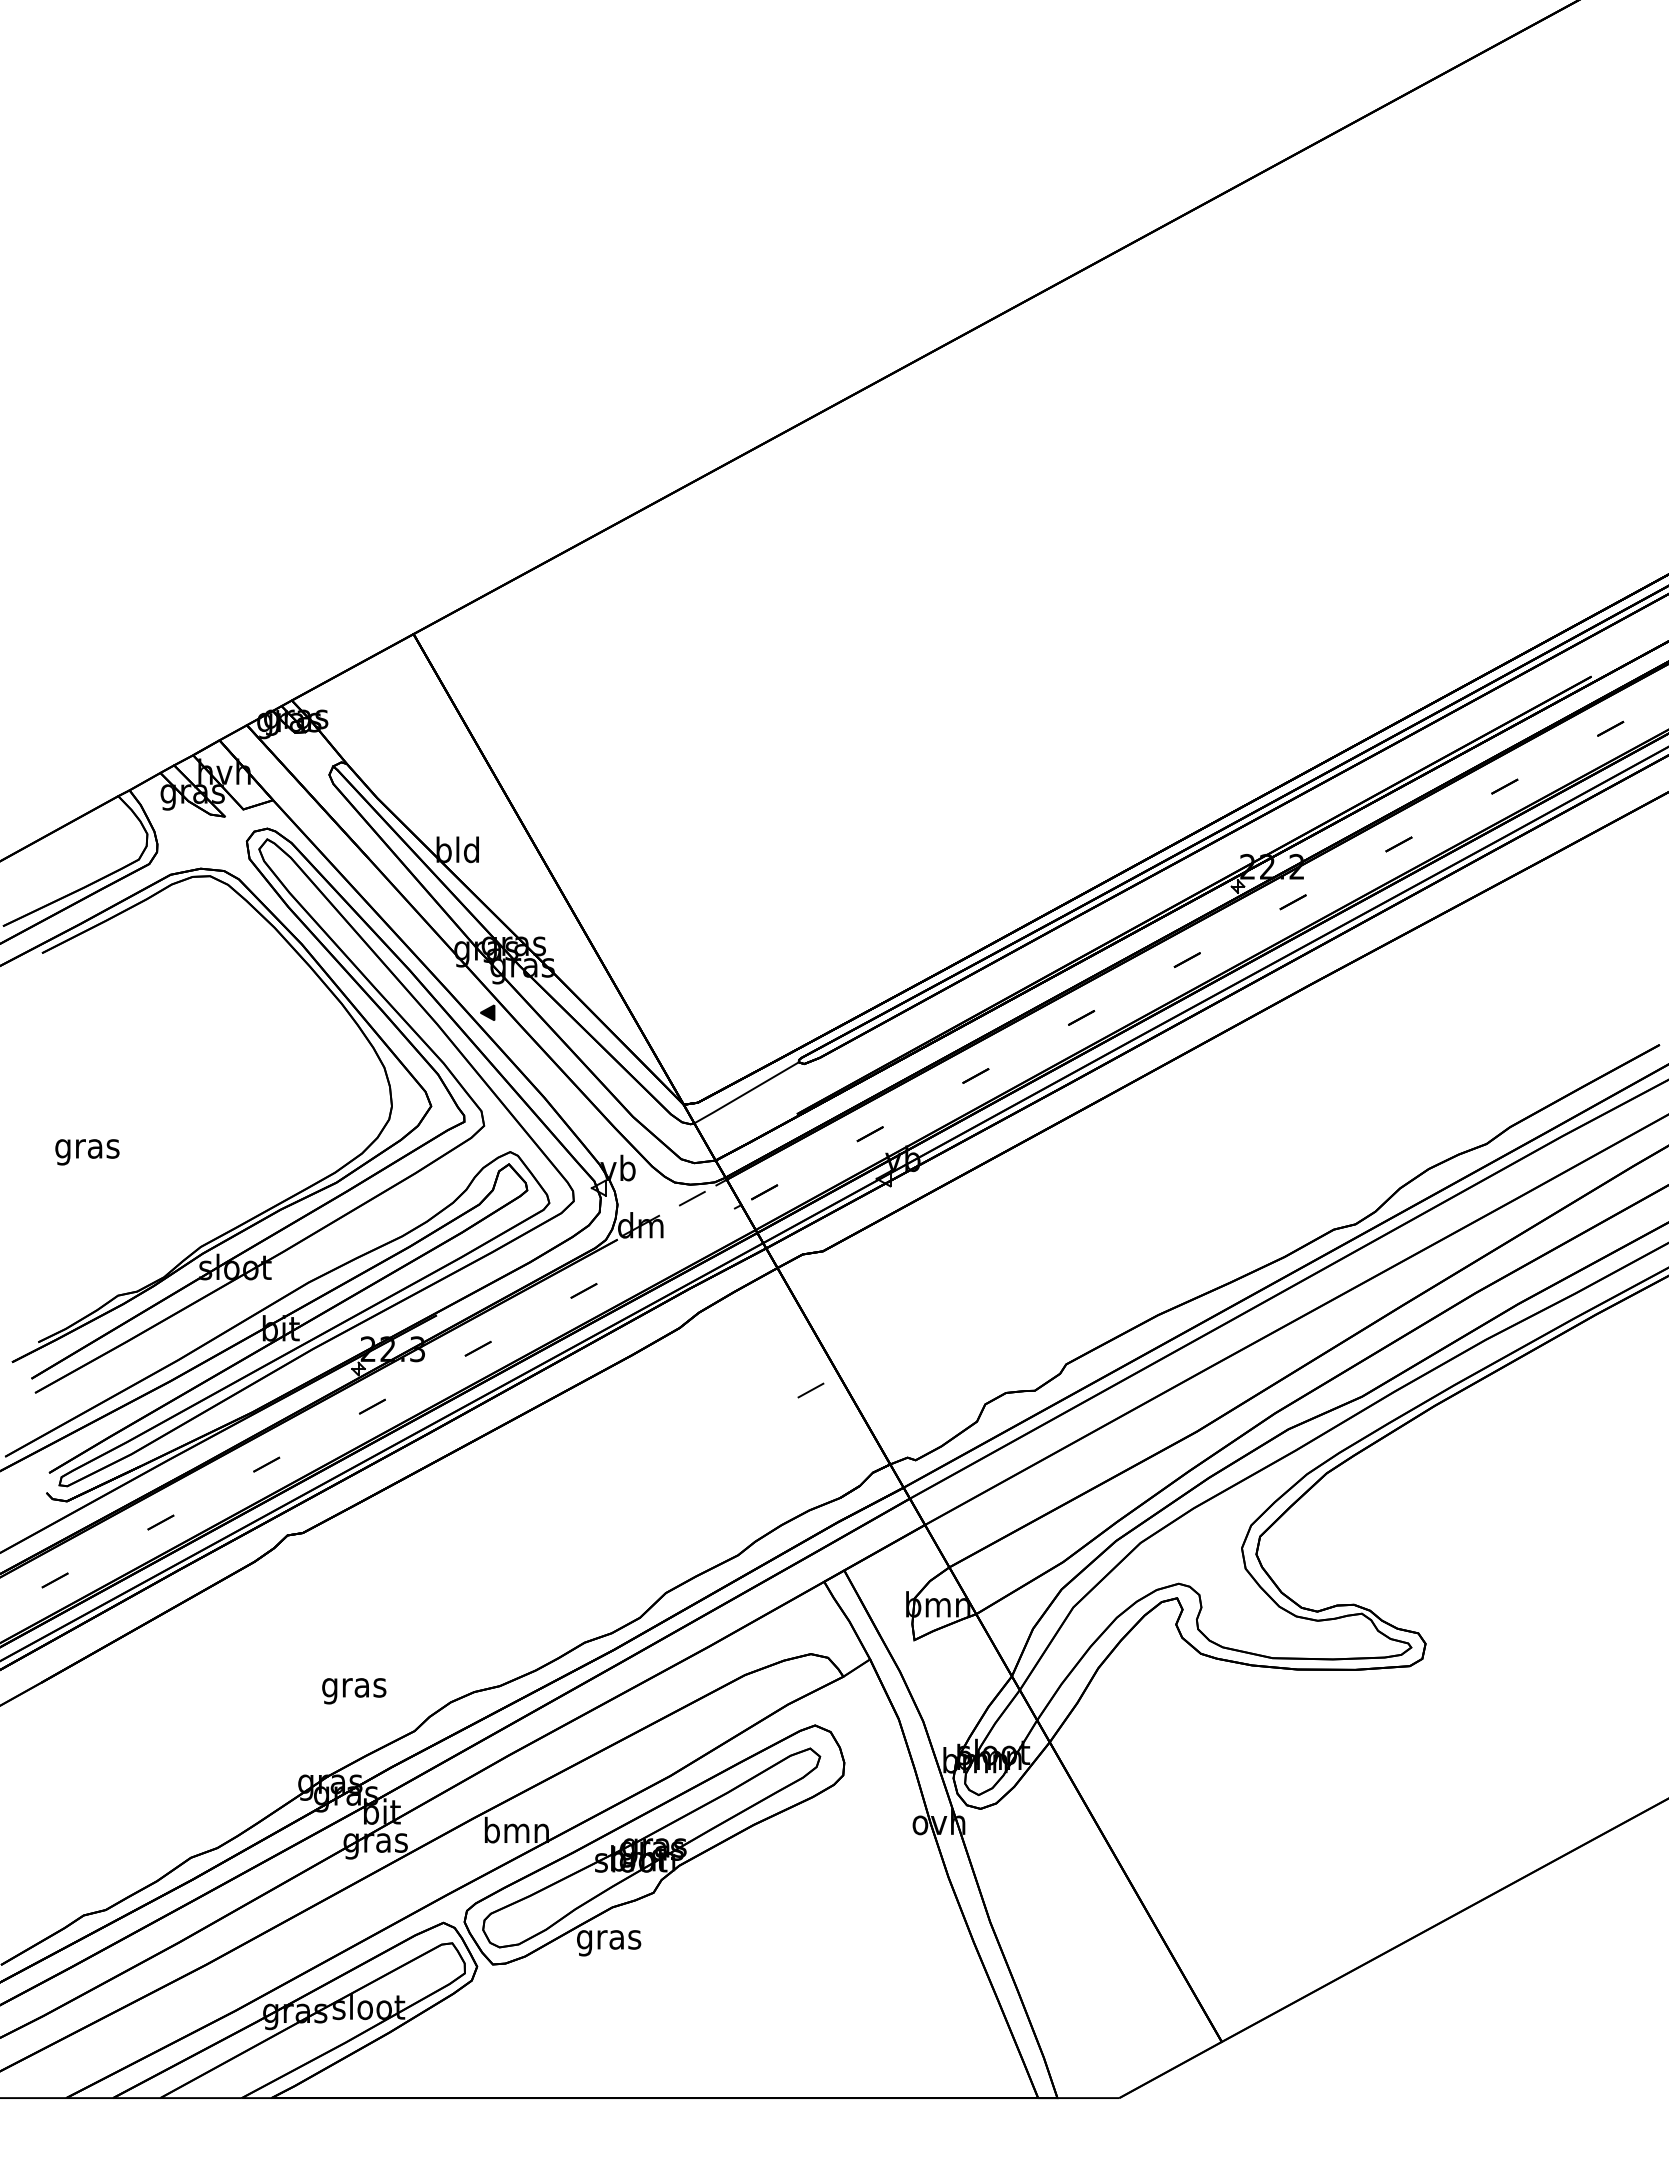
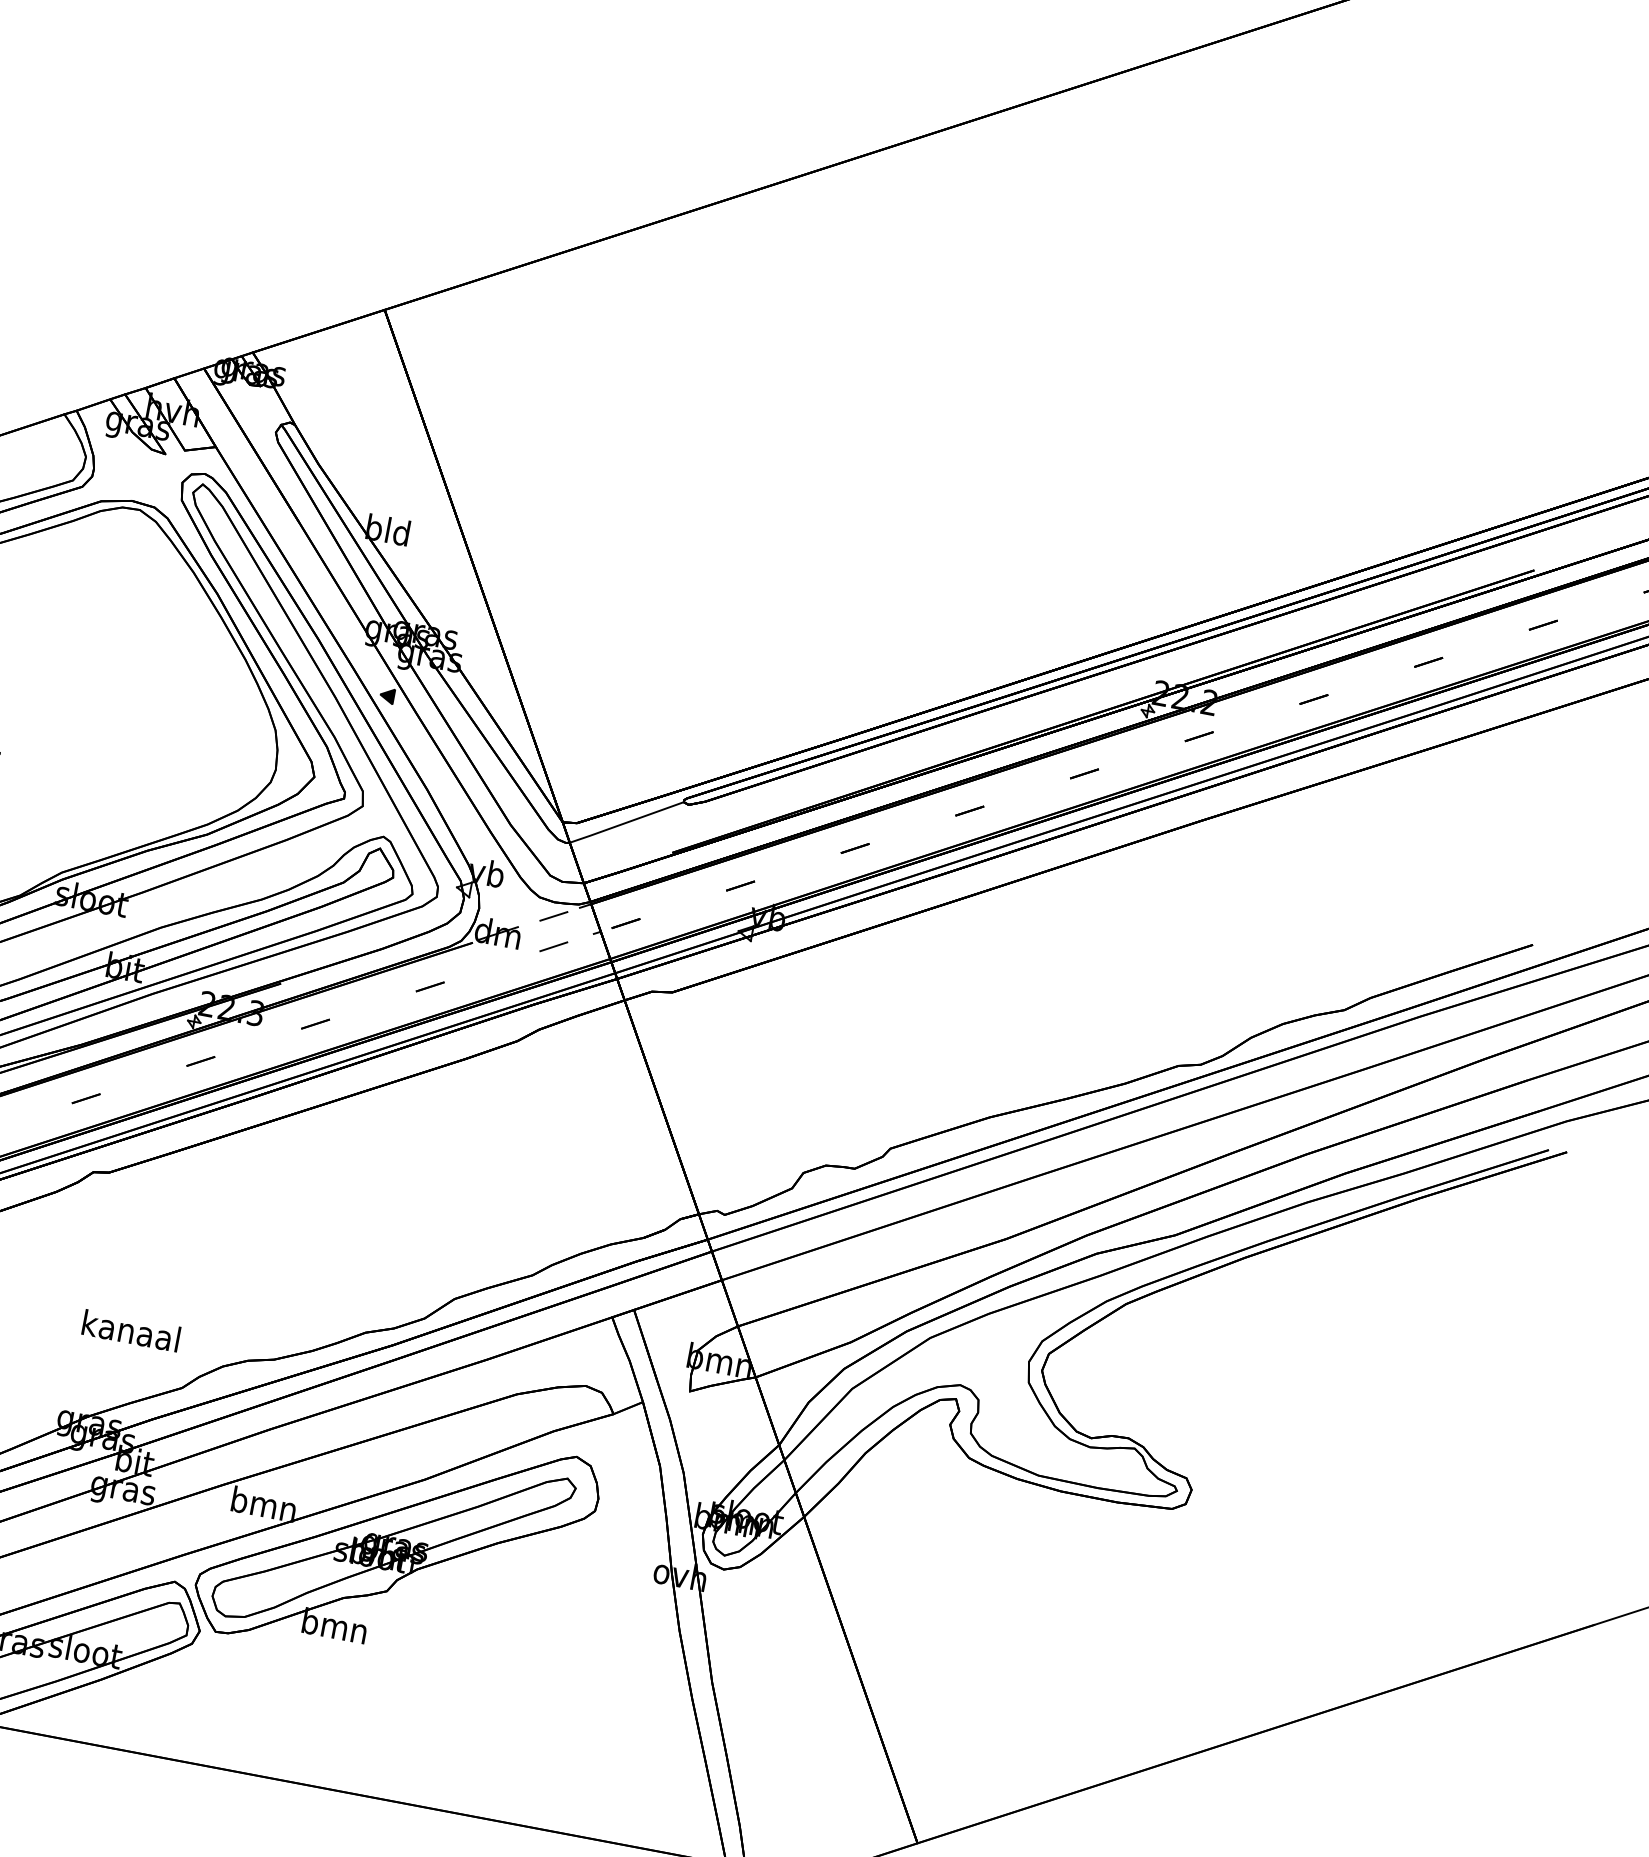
line: (810, 1390) -> (553, 946), moved
text: (353, 1687) -> (130, 1333), gras -> kanaal
text: (609, 1939) -> (334, 1628), gras -> bmn

